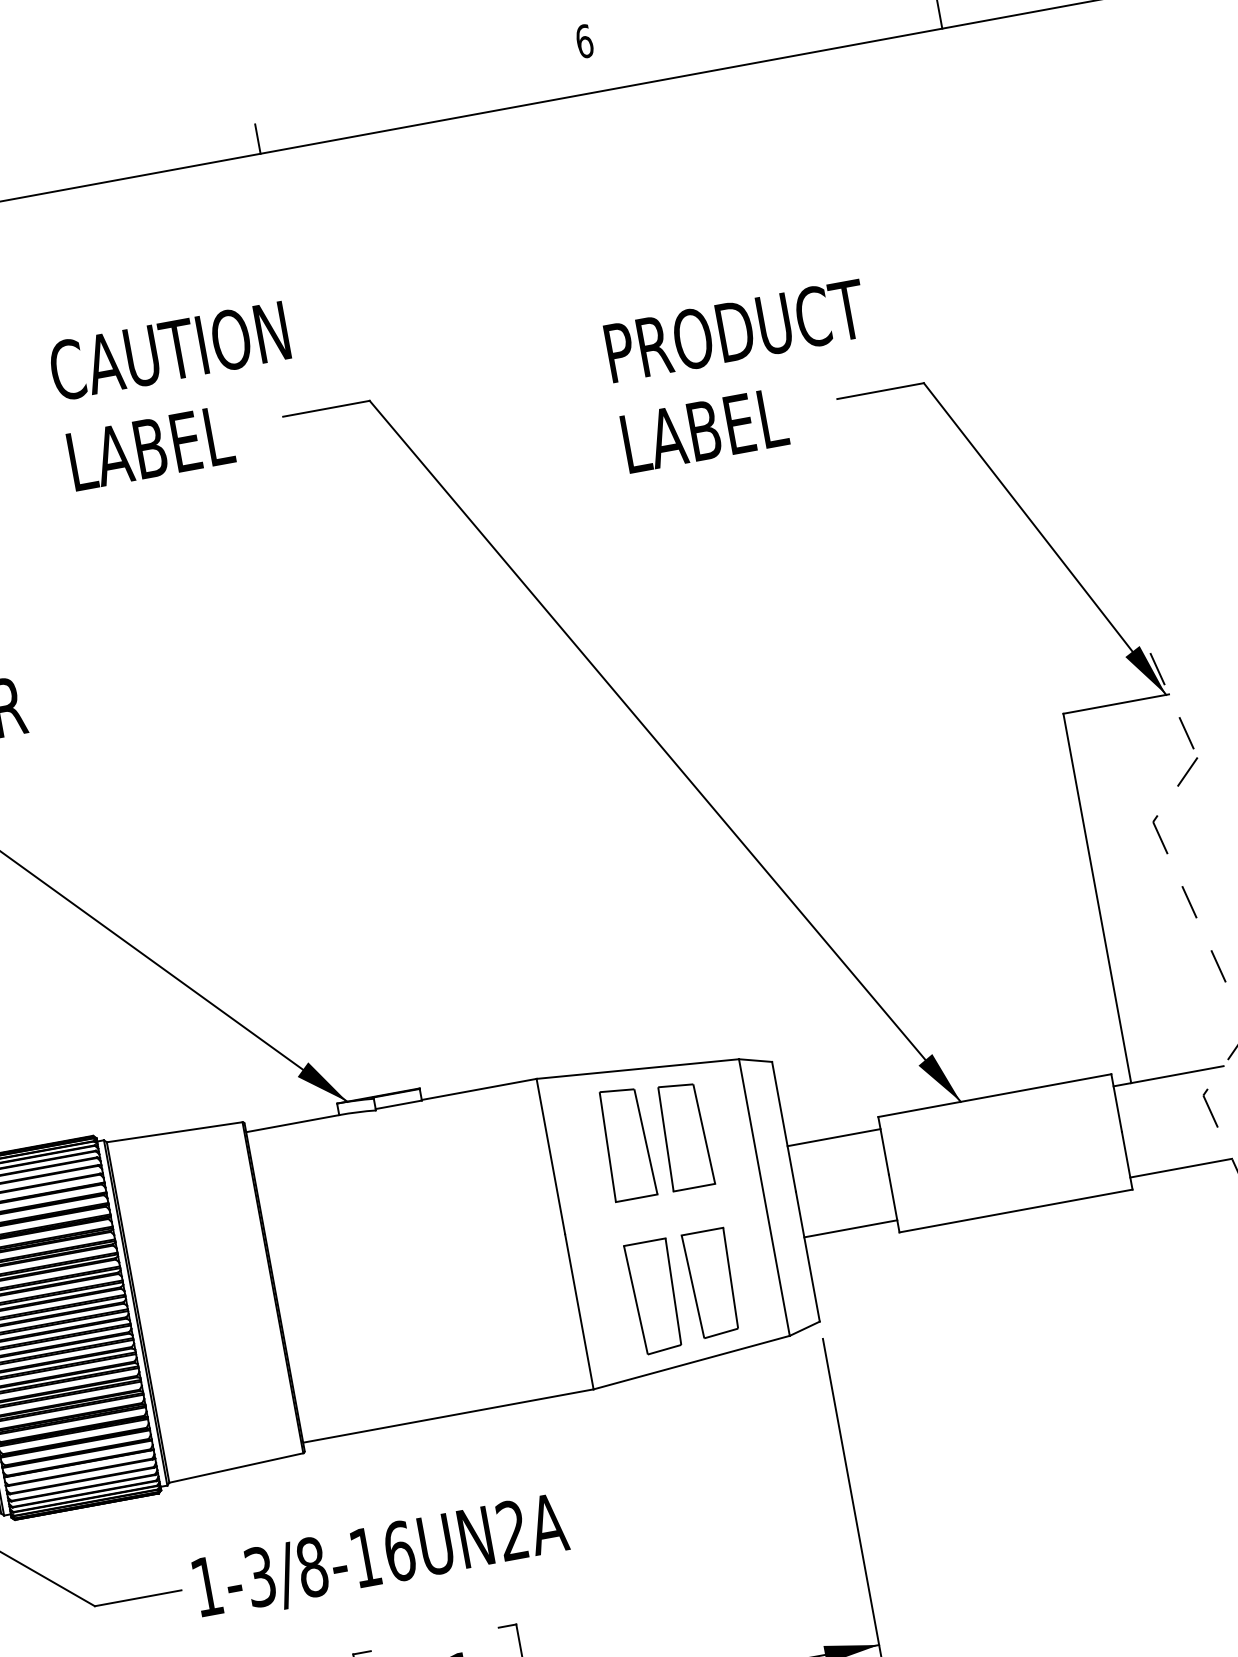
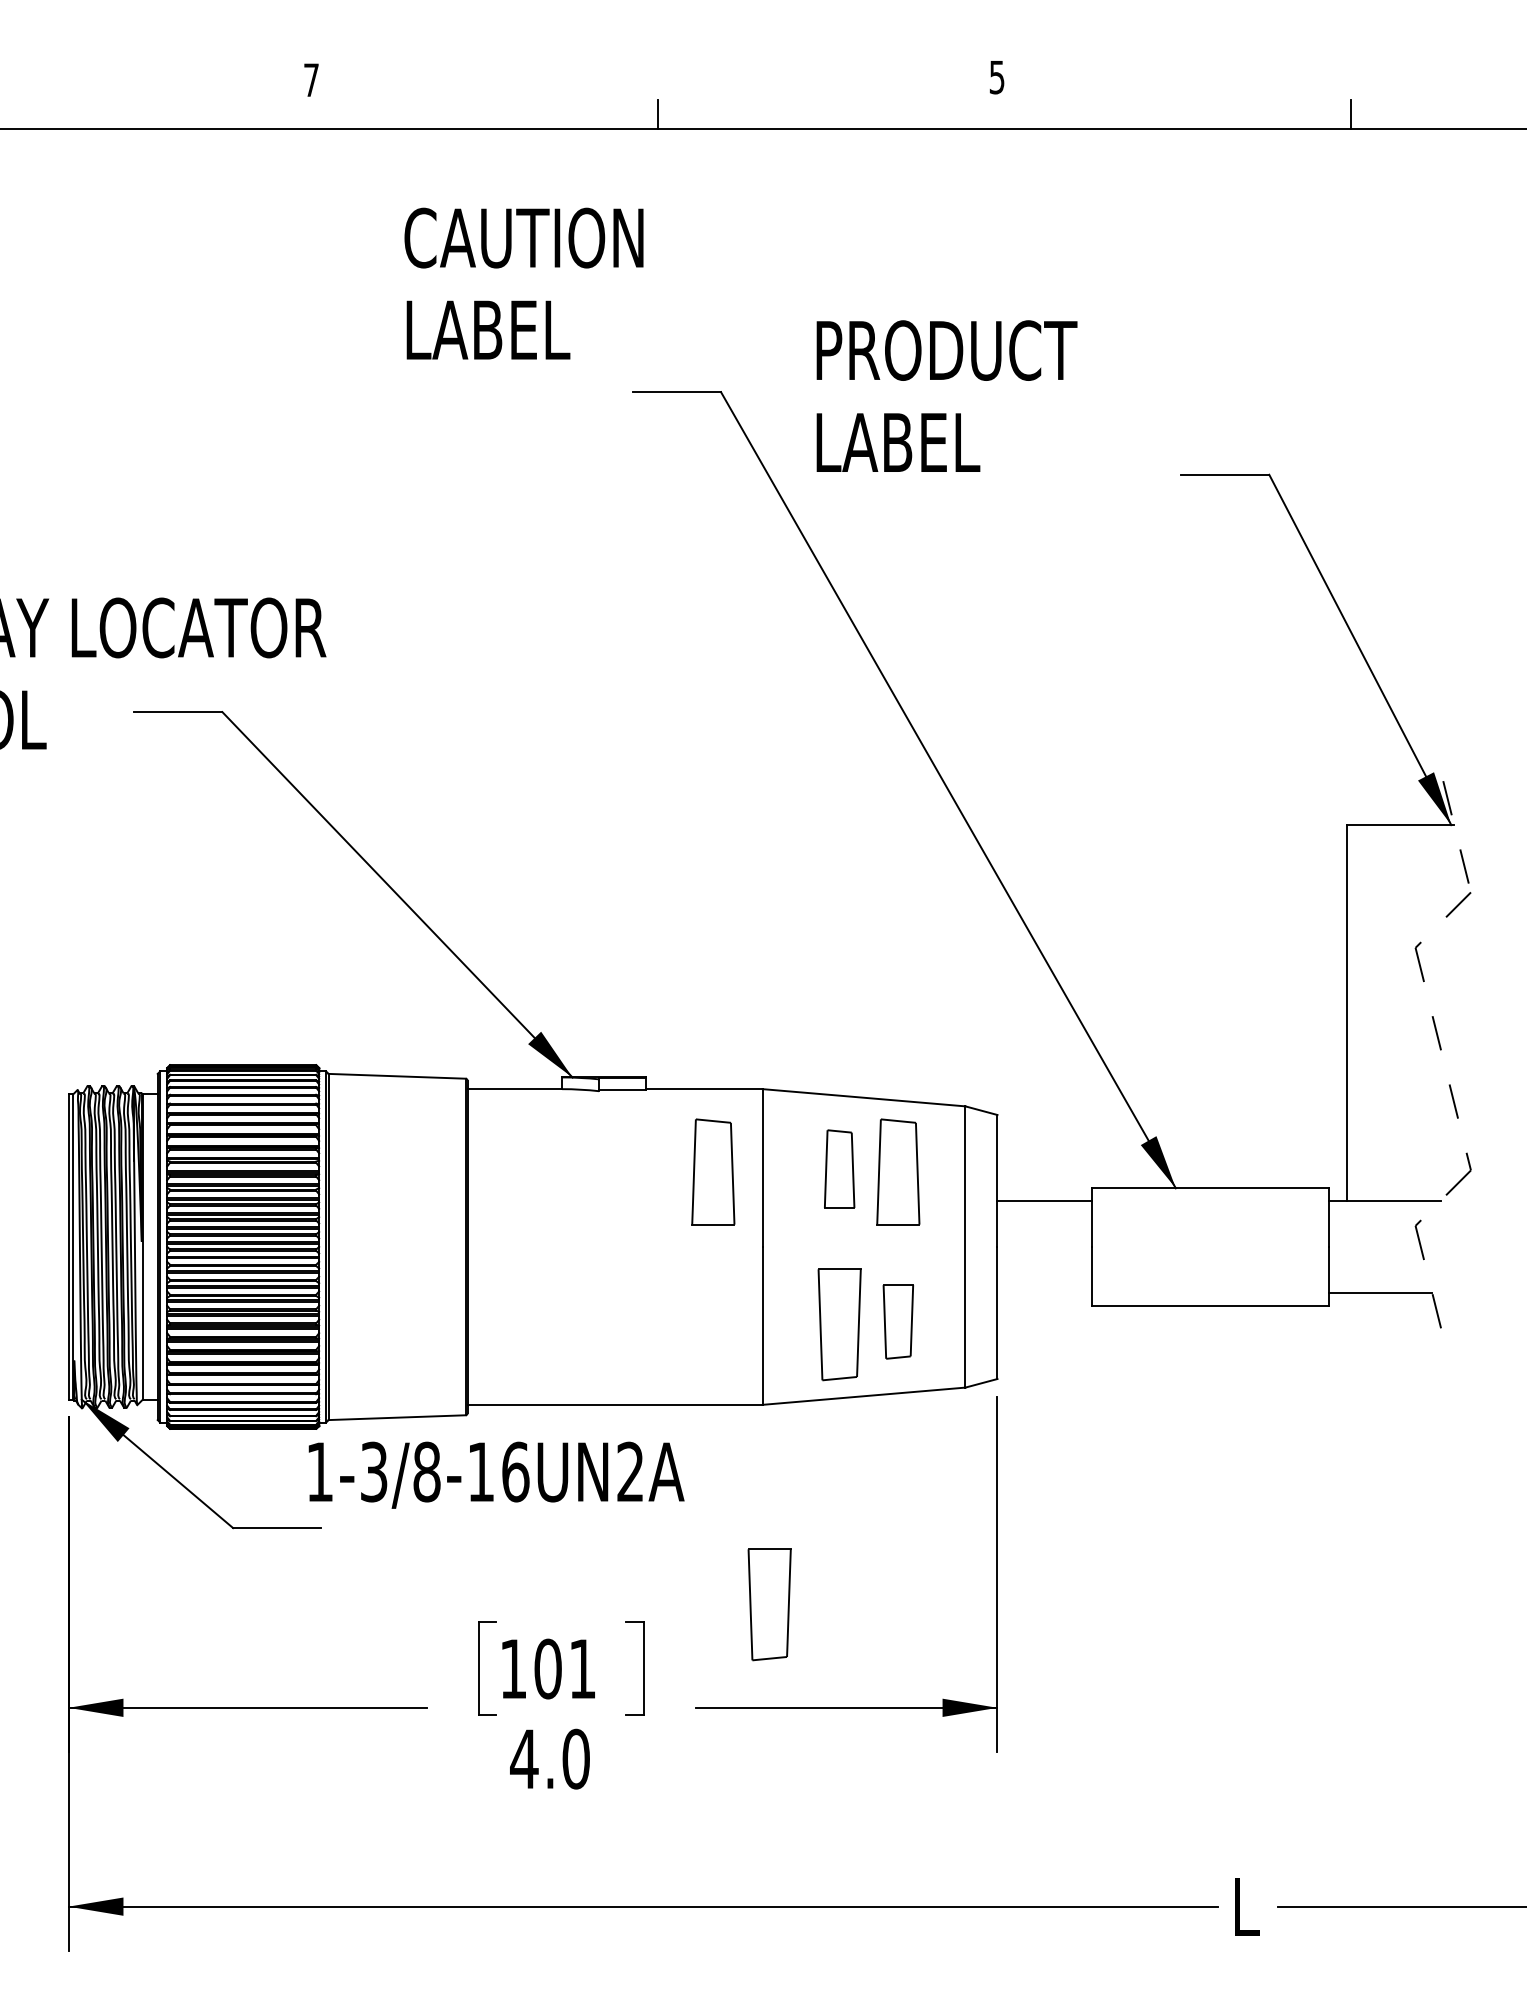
text: (583, 41) -> (996, 77), 6 -> 5
text: (743, 375) -> (946, 395), moved
text: (177, 395) -> (523, 283), moved
part: (626, 1143) -> (839, 1168), size x0.7
part: (503, 1168) -> (713, 1171), added
line: (850, 1229) -> (1044, 1293), removed
part: (712, 1282) -> (898, 1321), size x0.7
text: (381, 1557) -> (496, 1474), moved
part: (636, 1584) -> (769, 1604), added

